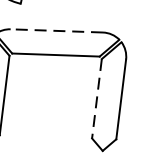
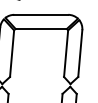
line: (55, 30) -> (40, 14), dashed -> solid
line: (97, 100) -> (66, 54), dashed -> solid

